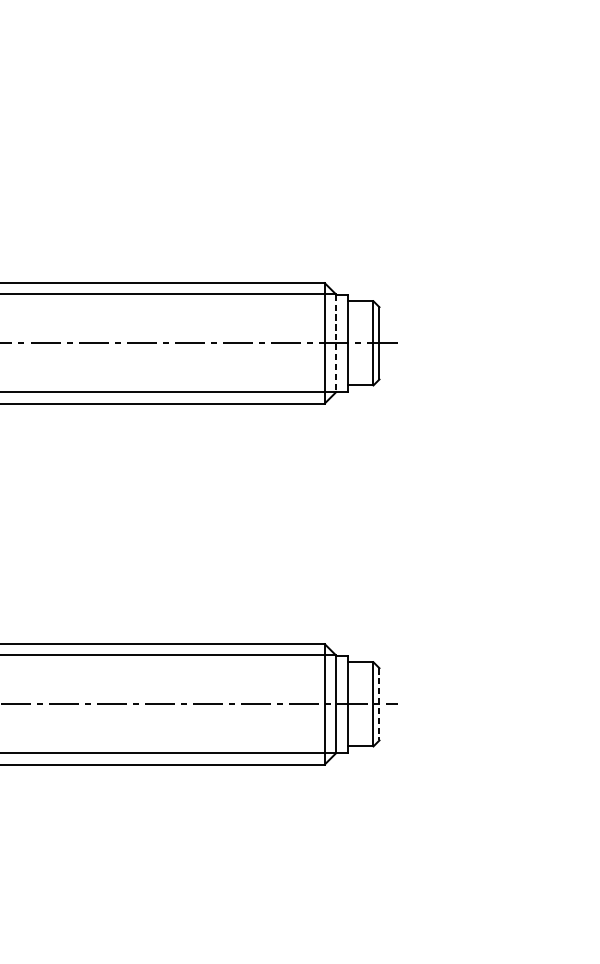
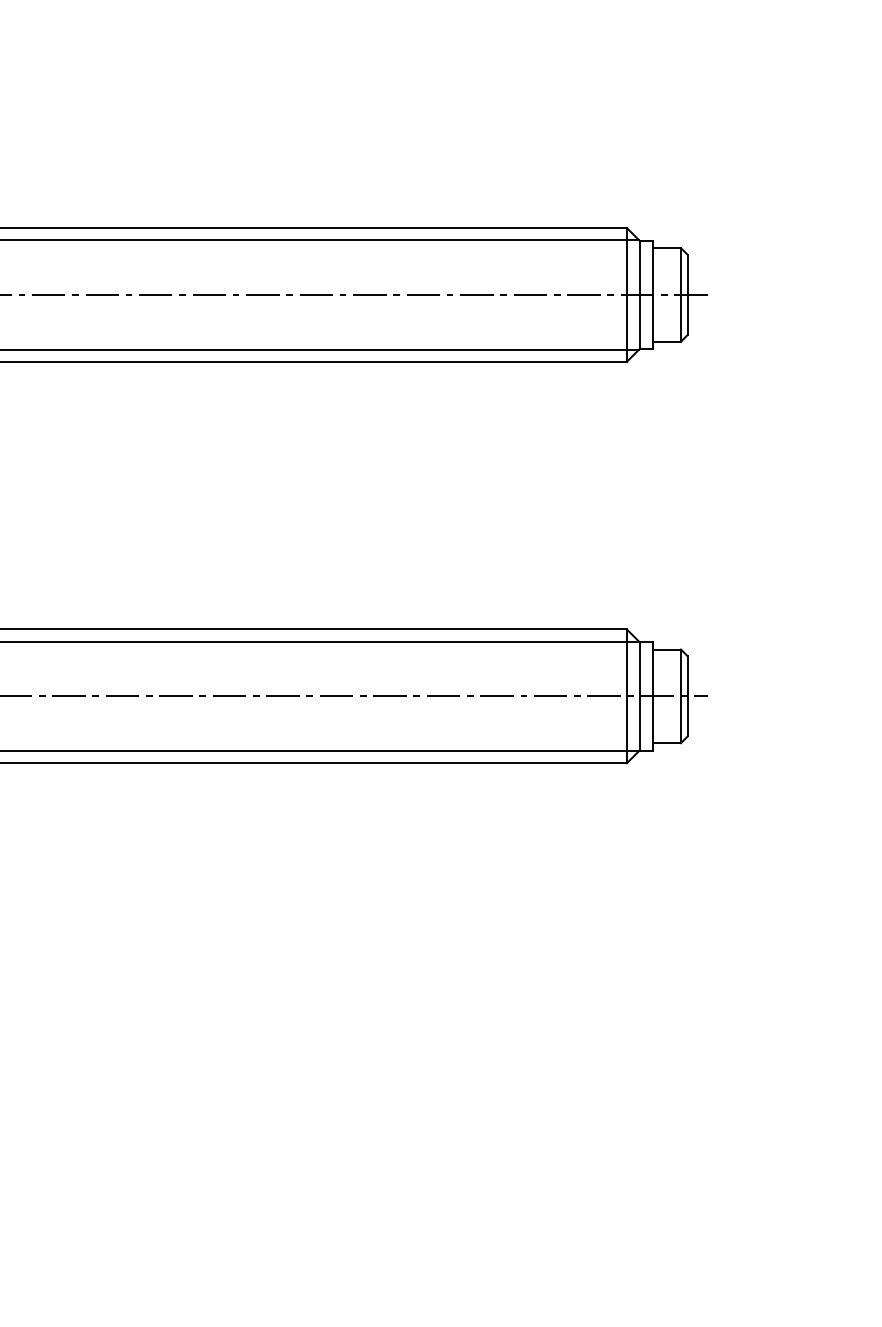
line: (336, 343) -> (639, 295), dashed -> solid
line: (379, 704) -> (687, 696), dashed -> solid

